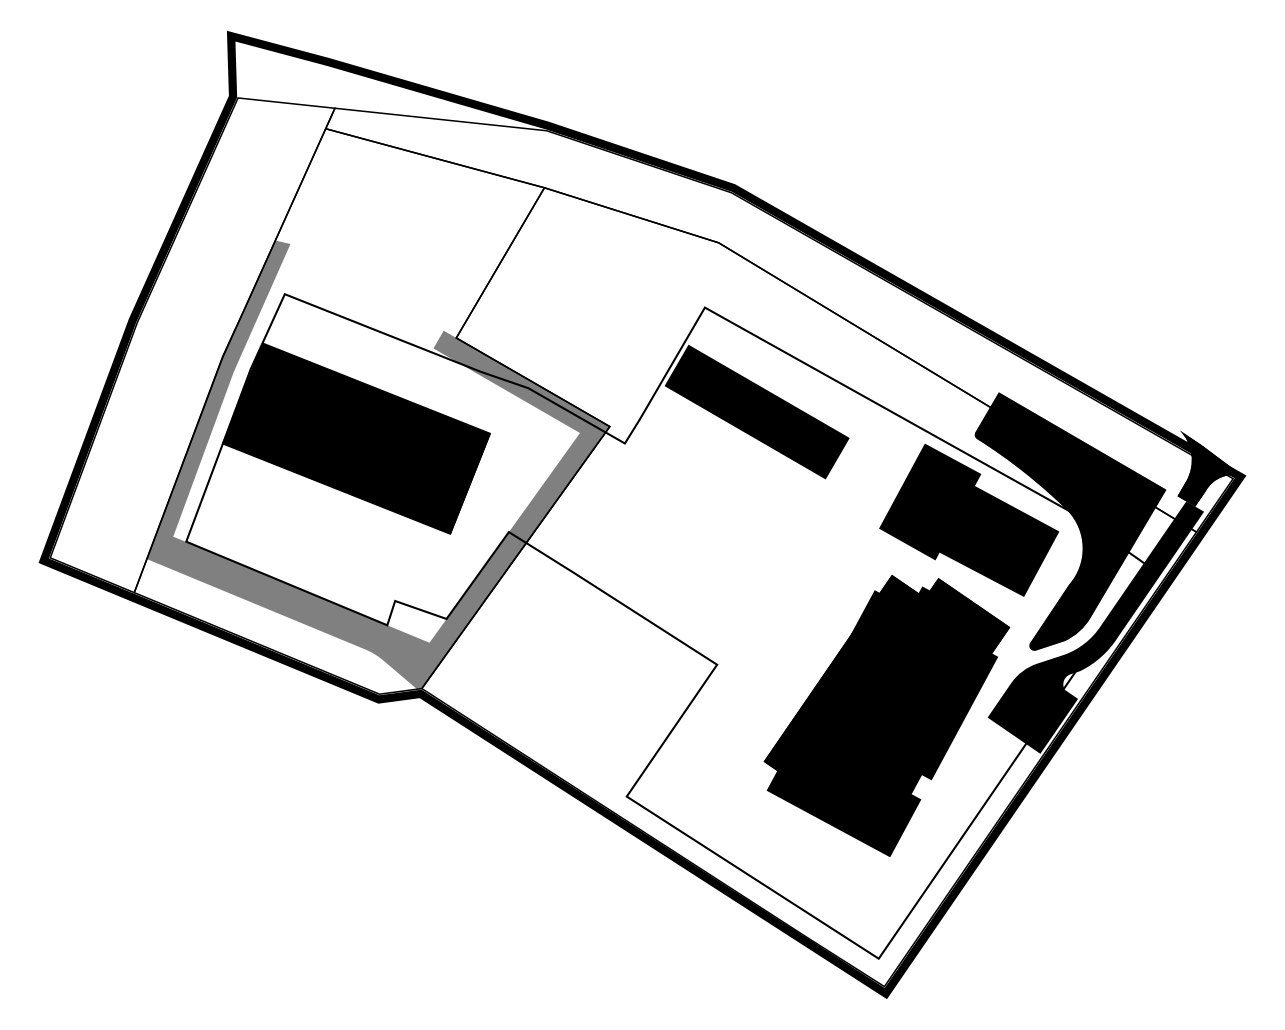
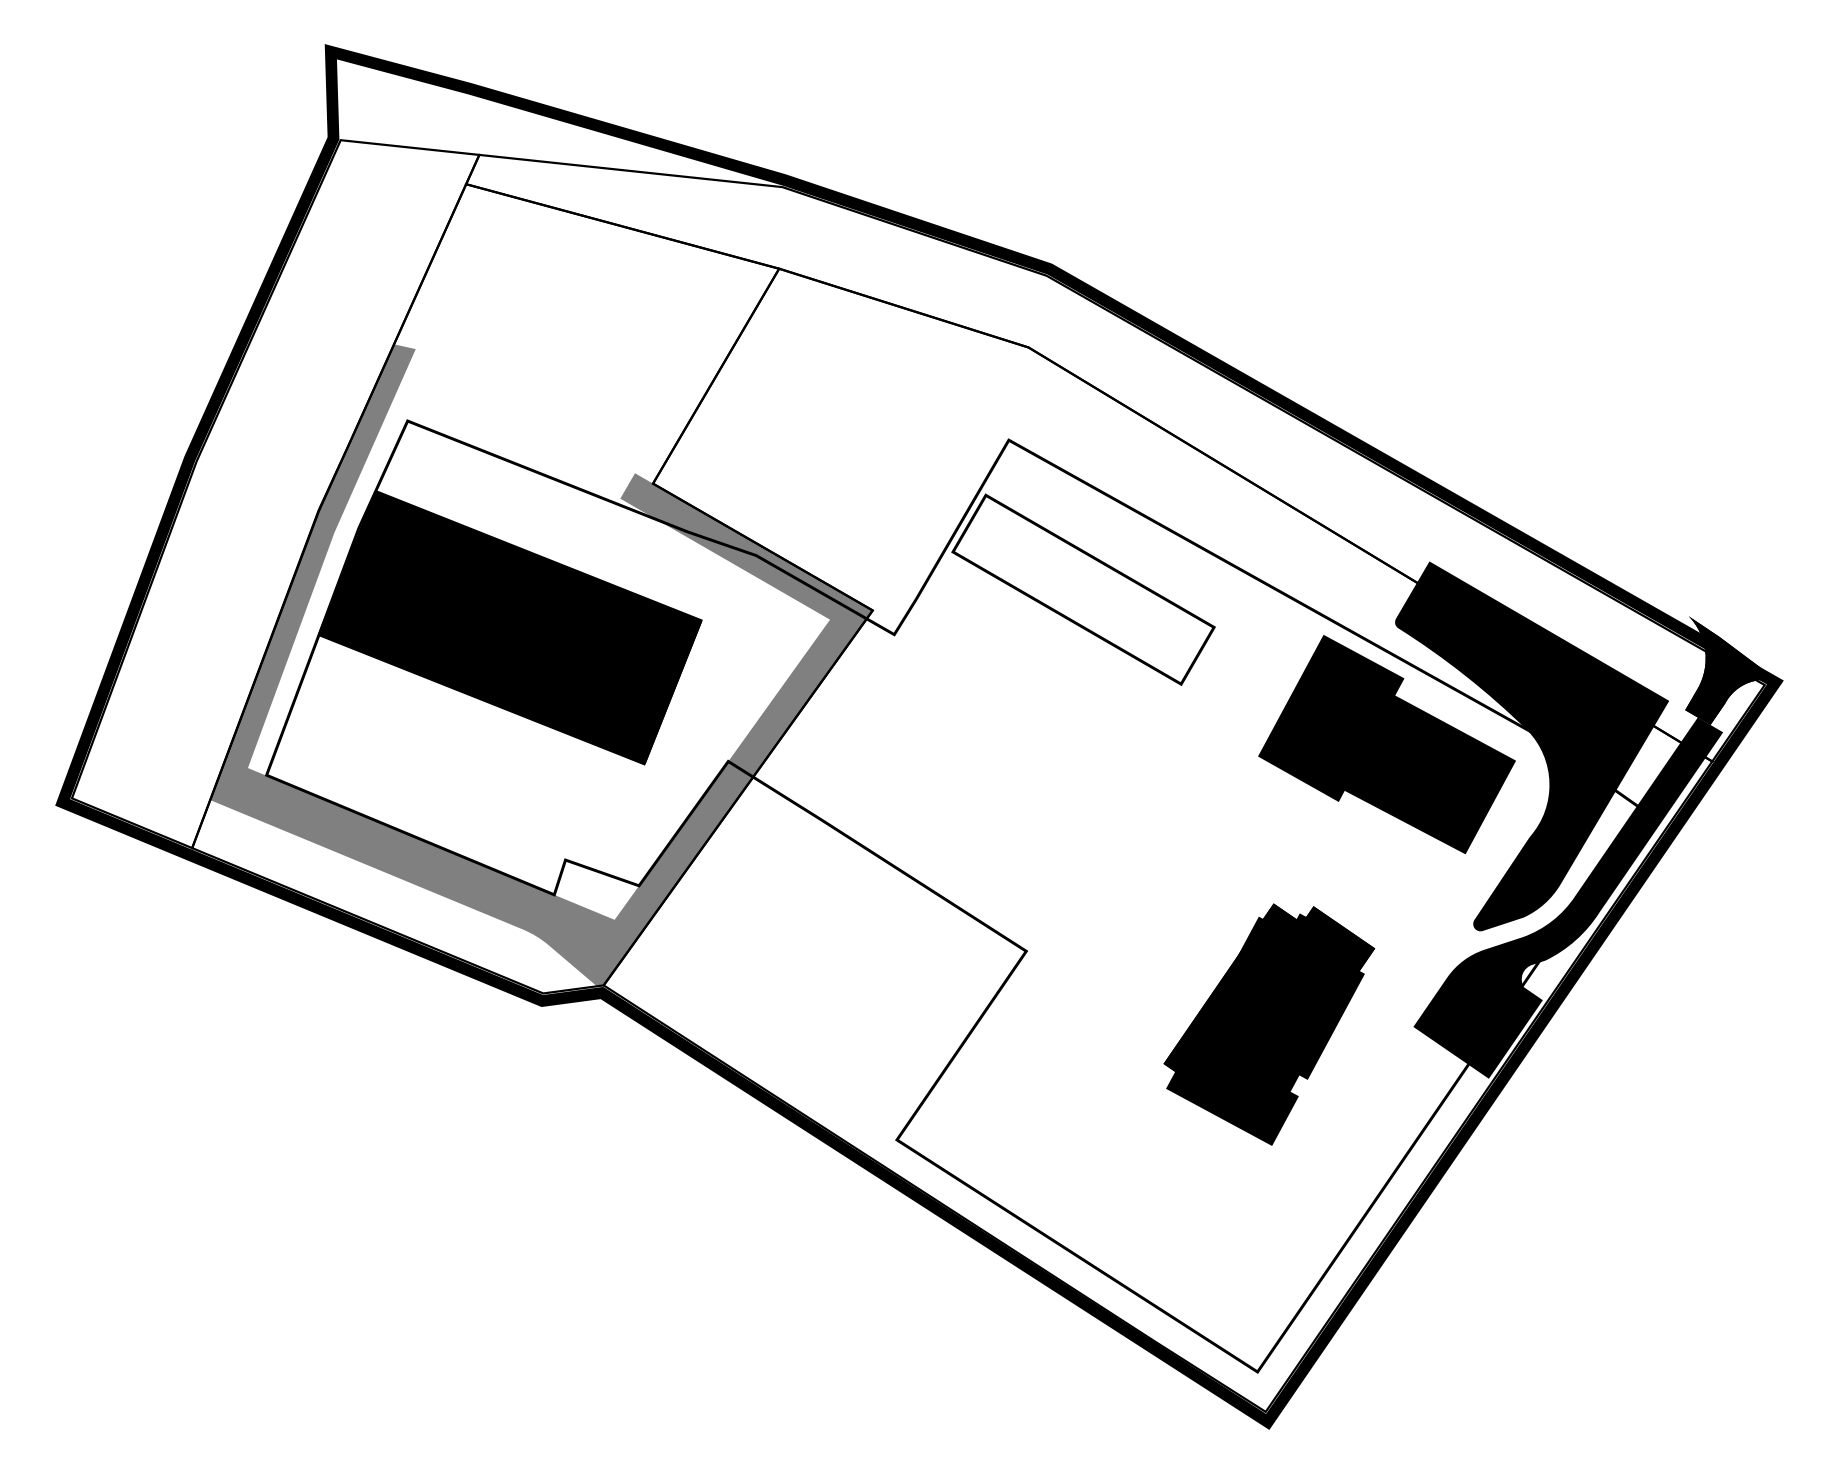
fill: (756, 412) -> (1082, 590), removed
fill: (1070, 521) -> (1532, 746), removed
part: (886, 715) -> (1268, 1023), size x0.6

